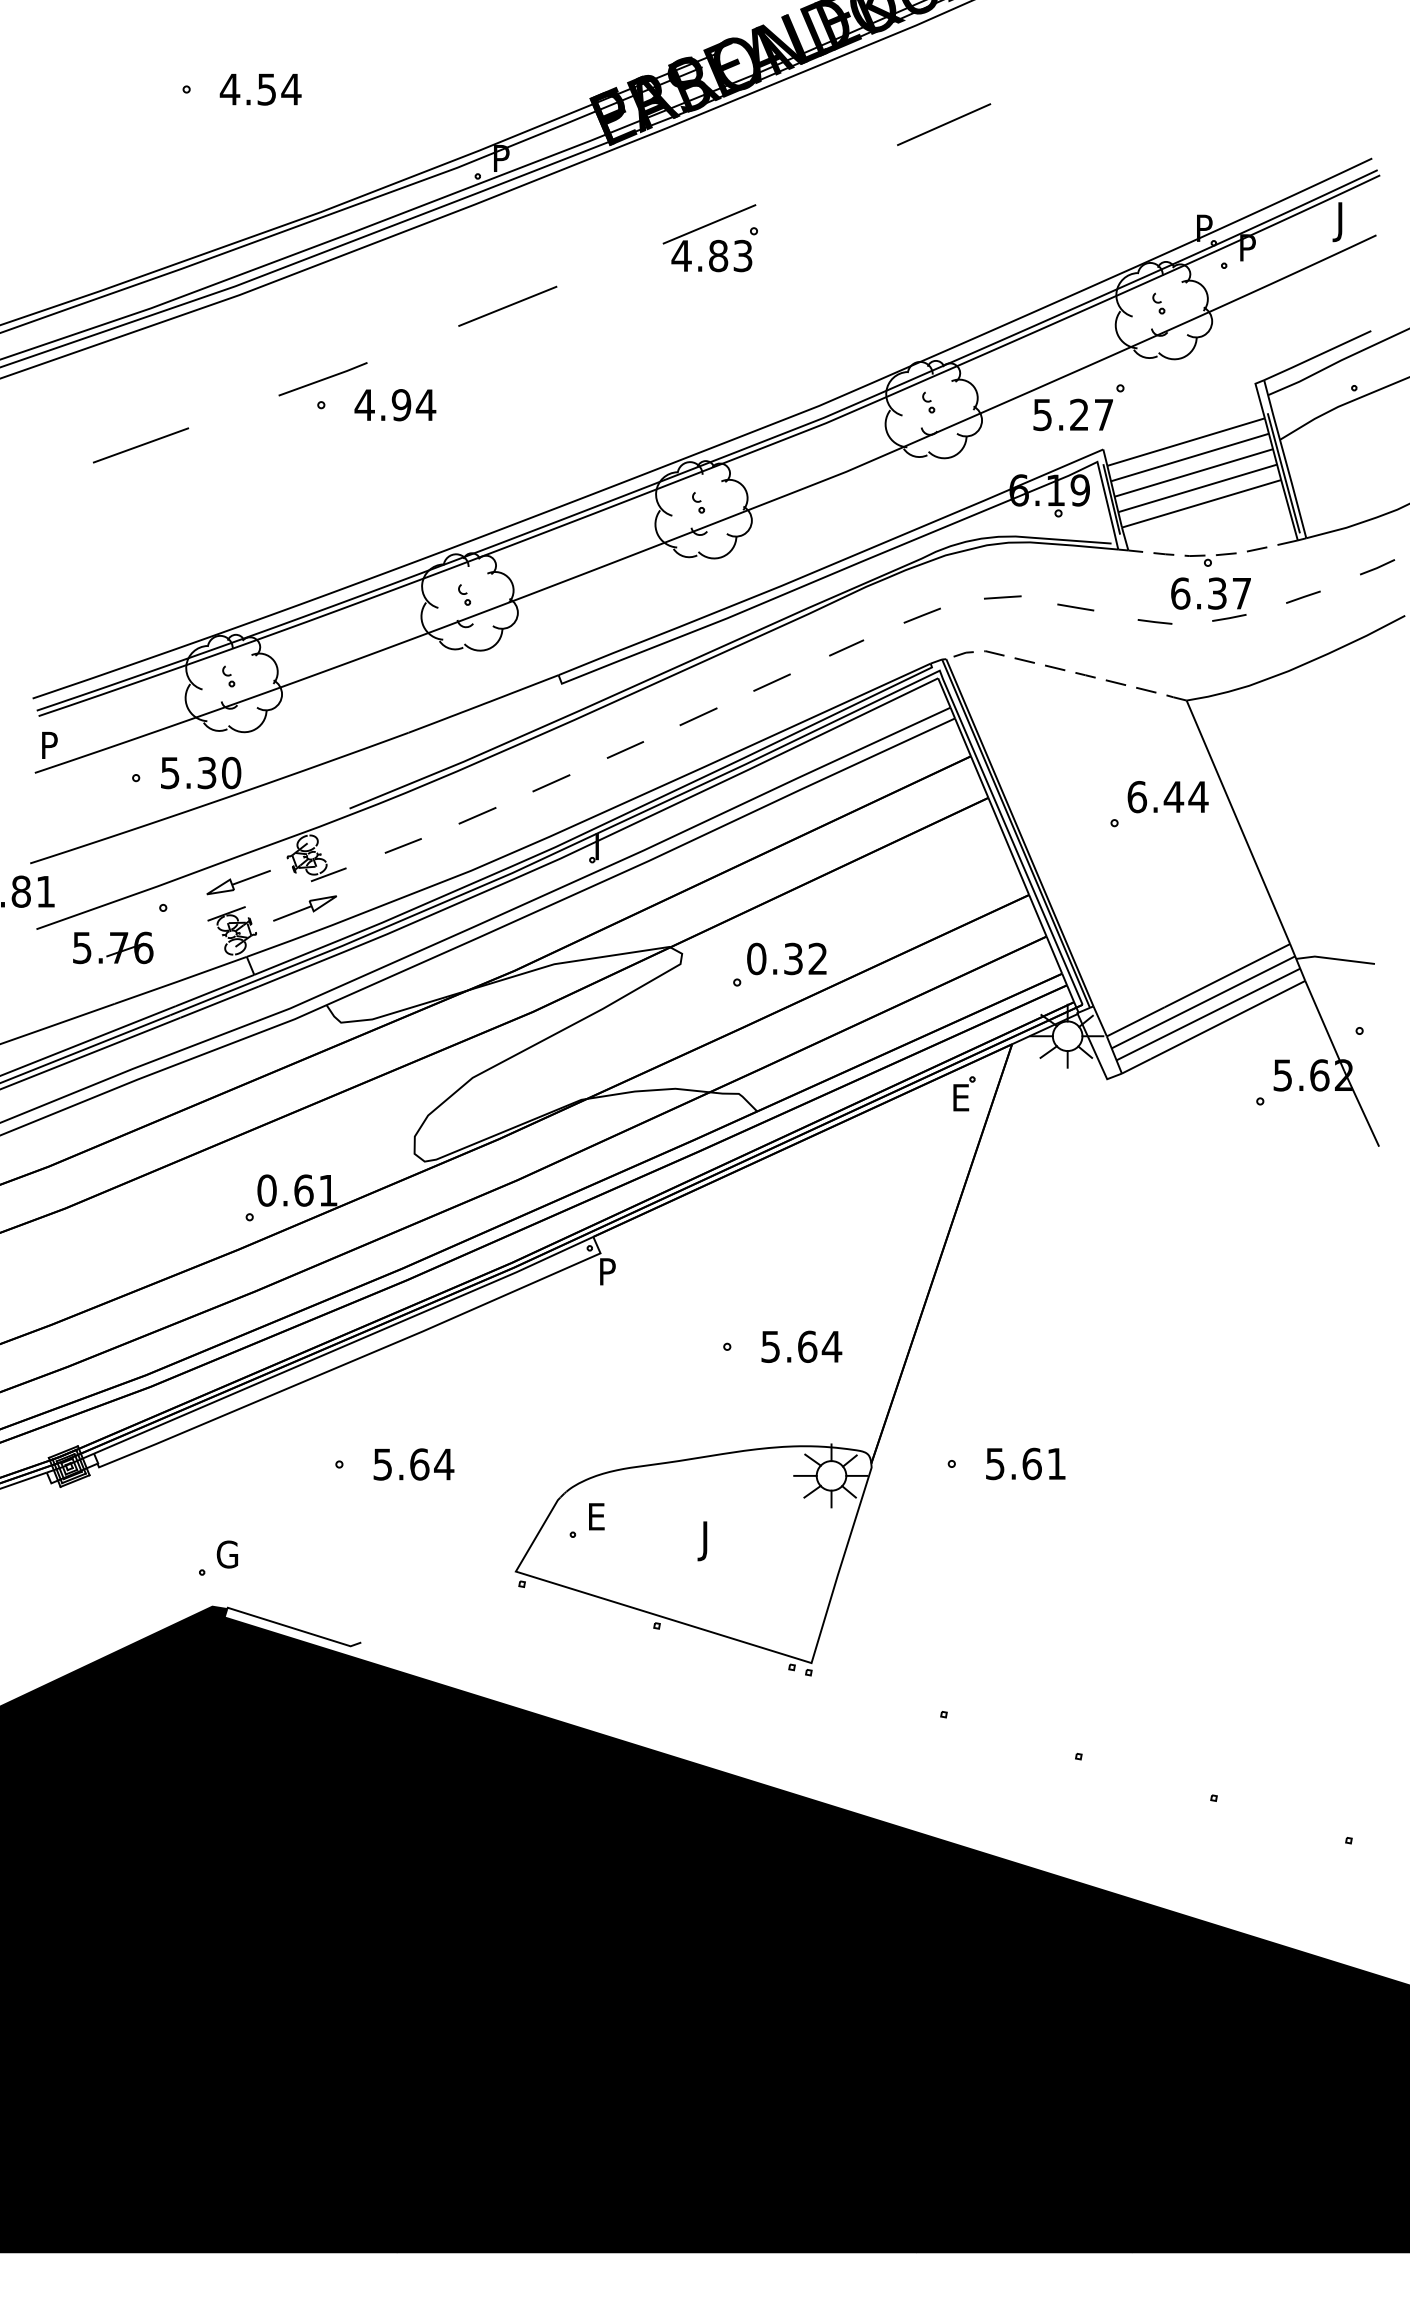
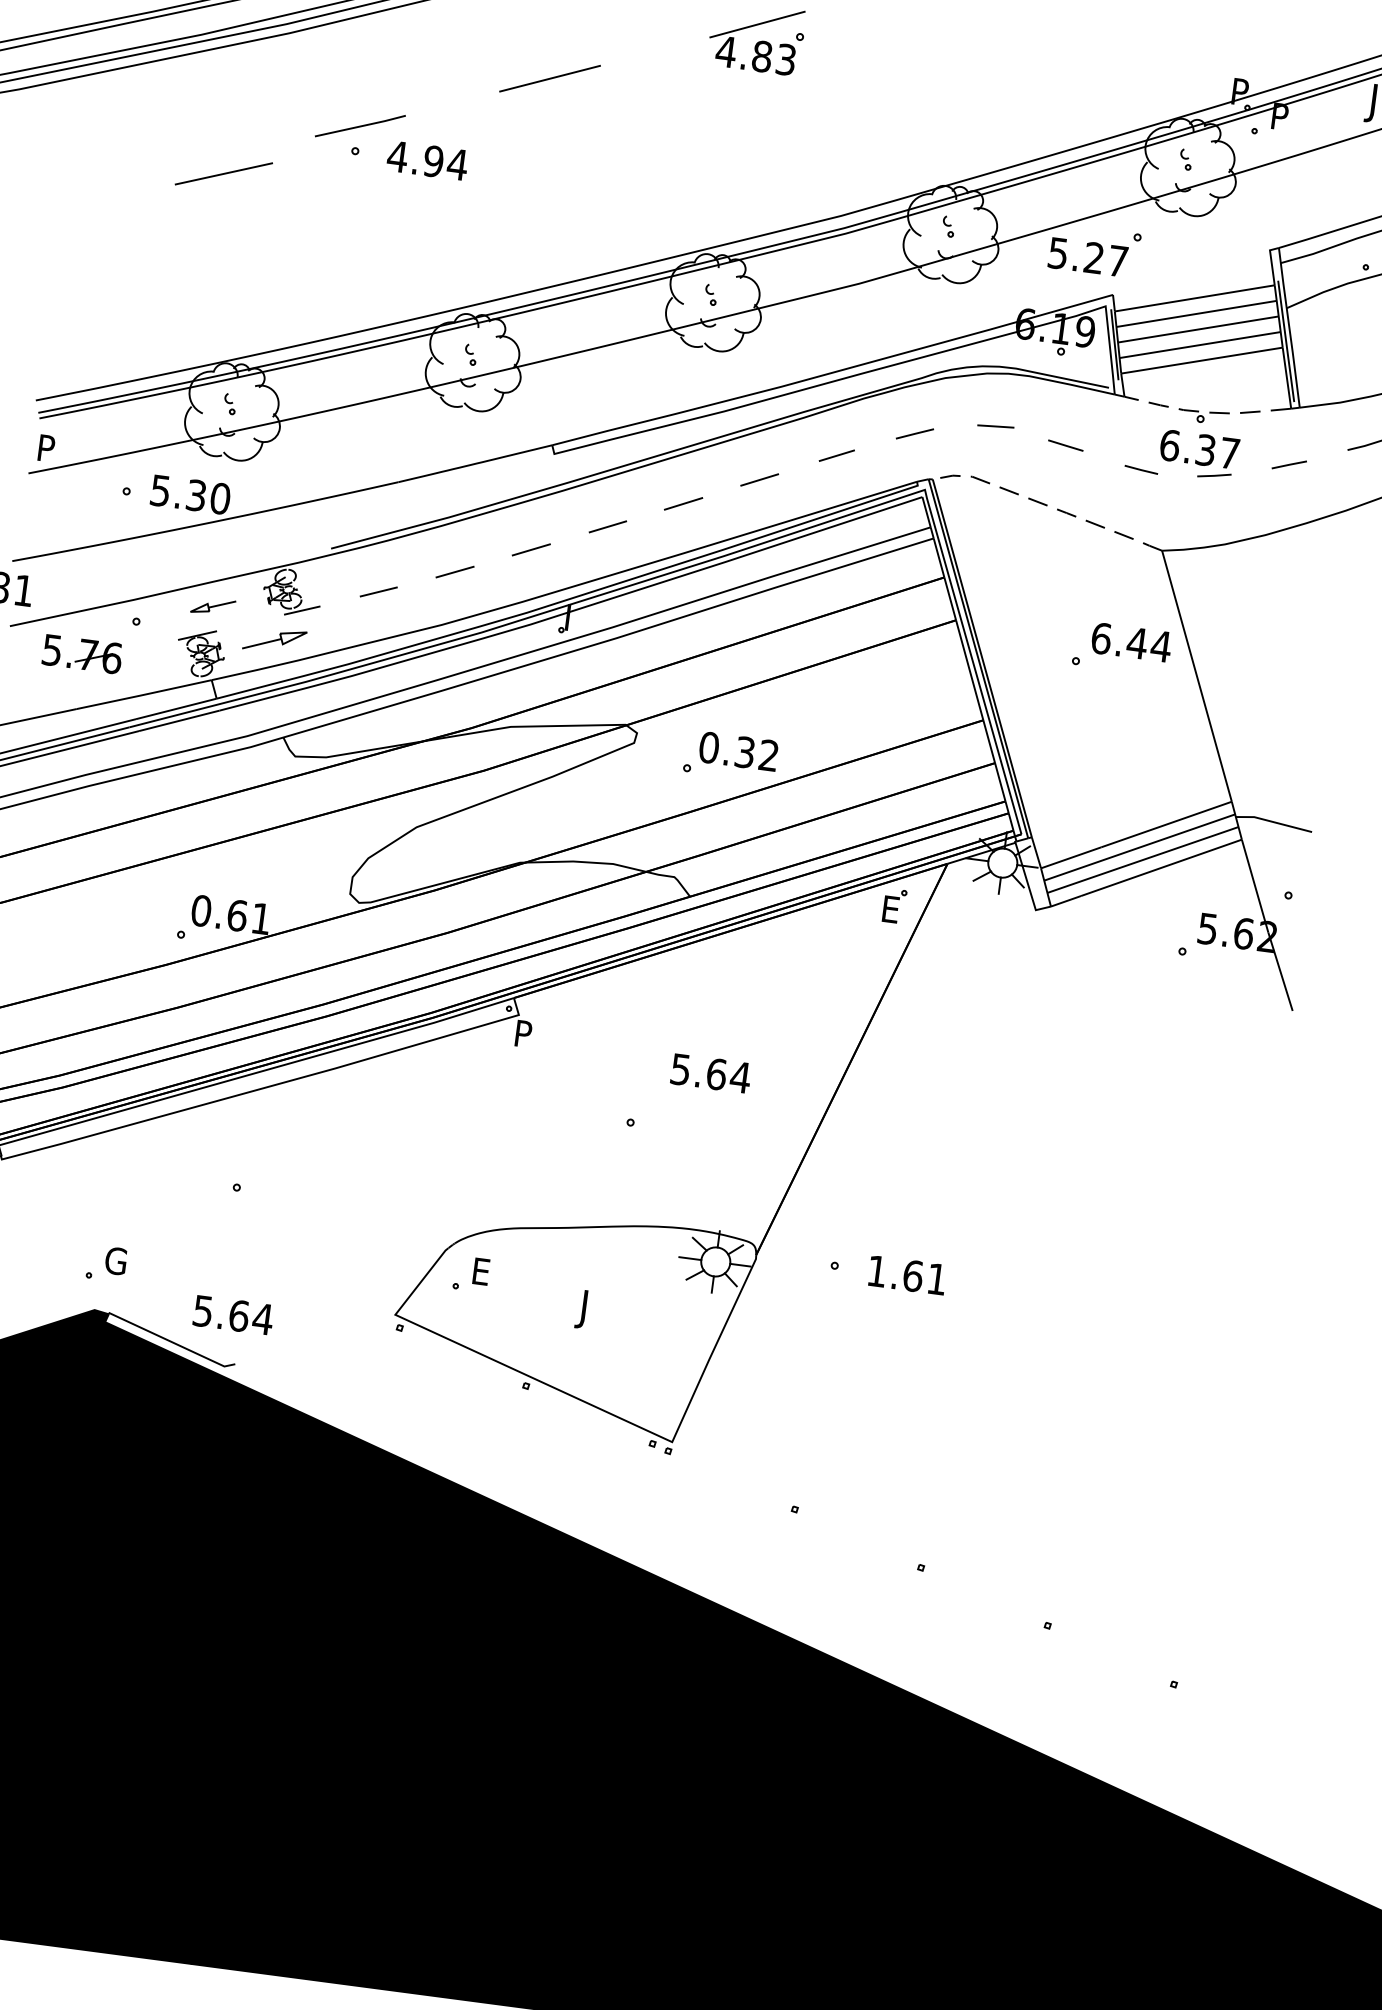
line: (141, 445) -> (224, 173), moved
part: (238, 882) -> (213, 606), size x0.7
text: (801, 1346) -> (710, 1073), moved
text: (413, 1464) -> (233, 1315), moved
text: (995, 1464) -> (877, 1271), 5.61 -> 1.61

